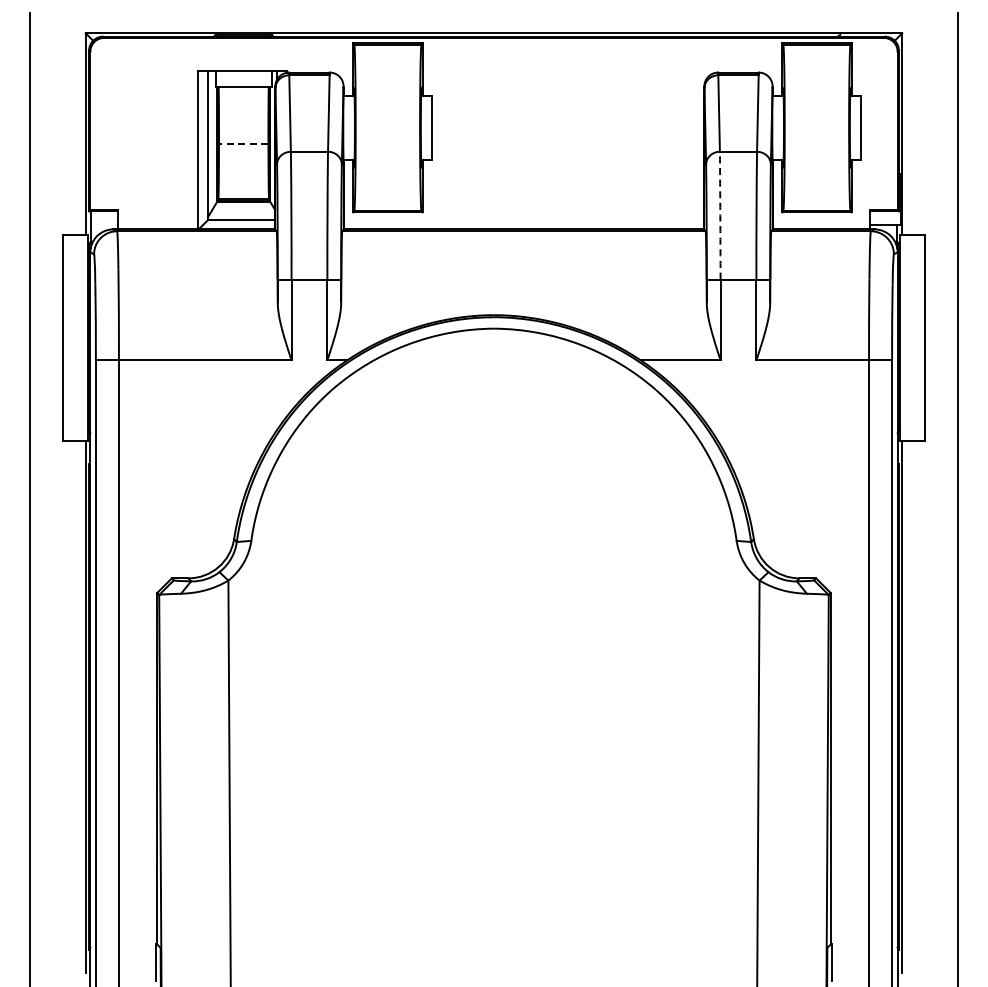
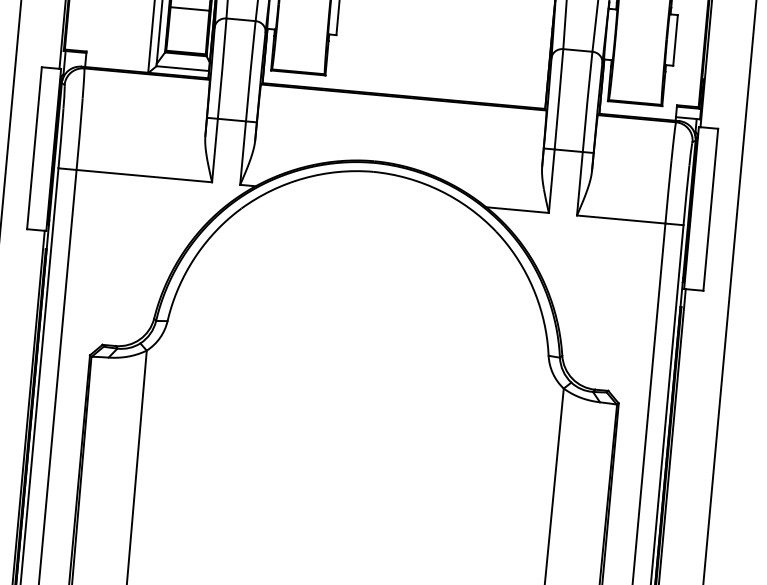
line: (243, 143) -> (189, 8), dashed -> solid
arc: (720, 215) -> (559, 99), dashed -> solid

